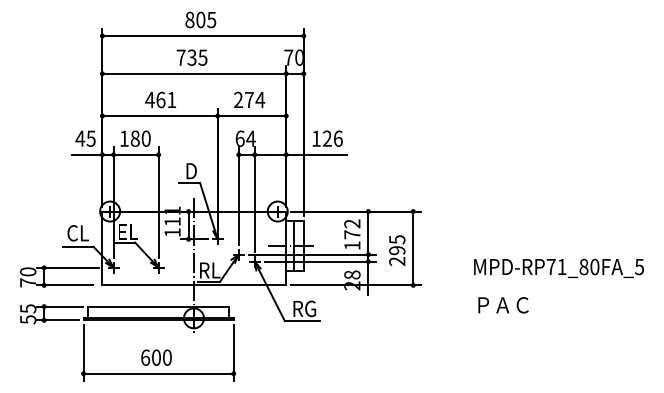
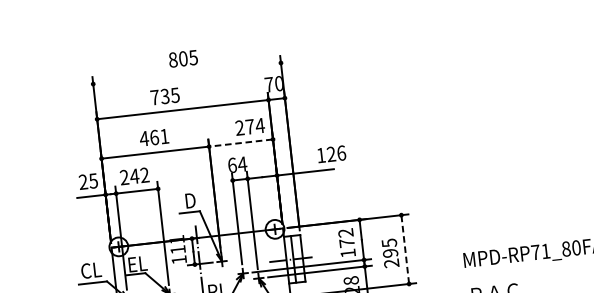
line: (202, 36) -> (186, 74), removed
text: (191, 57) -> (164, 96), moved
text: (249, 99) -> (250, 126), moved
line: (251, 116) -> (240, 143), solid -> dashed
text: (80, 138) -> (83, 181), 45 -> 25
text: (135, 138) -> (134, 176), 180 -> 242
text: (327, 138) -> (331, 154), moved
line: (413, 248) -> (405, 249), solid -> dashed

